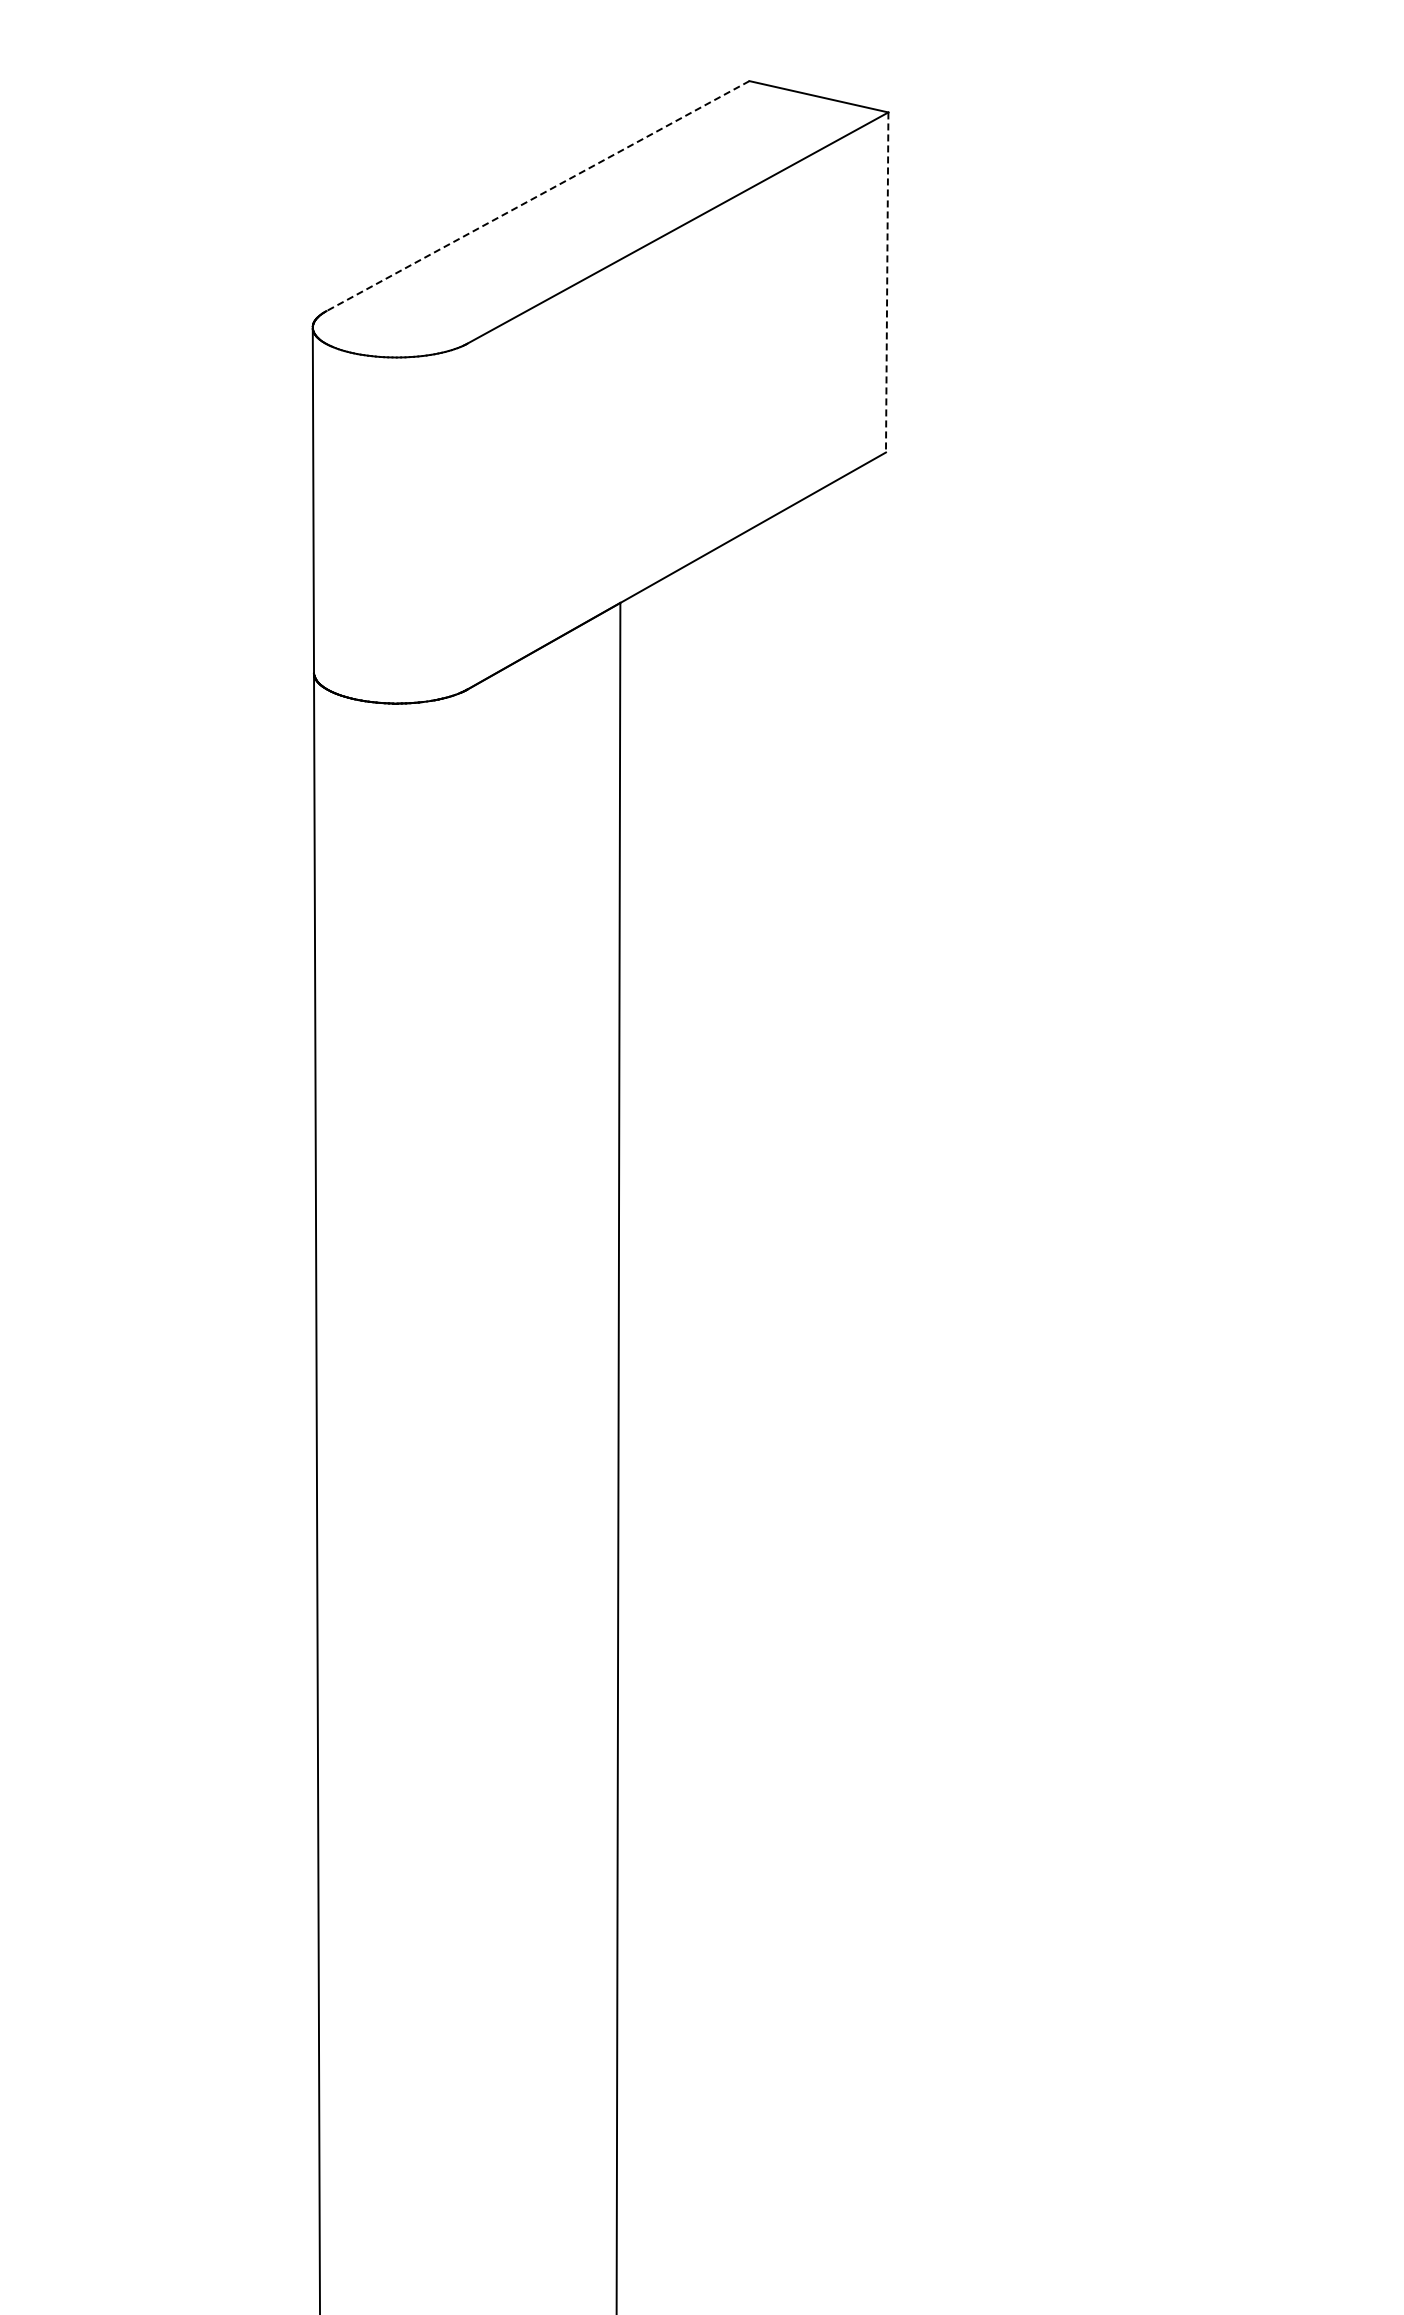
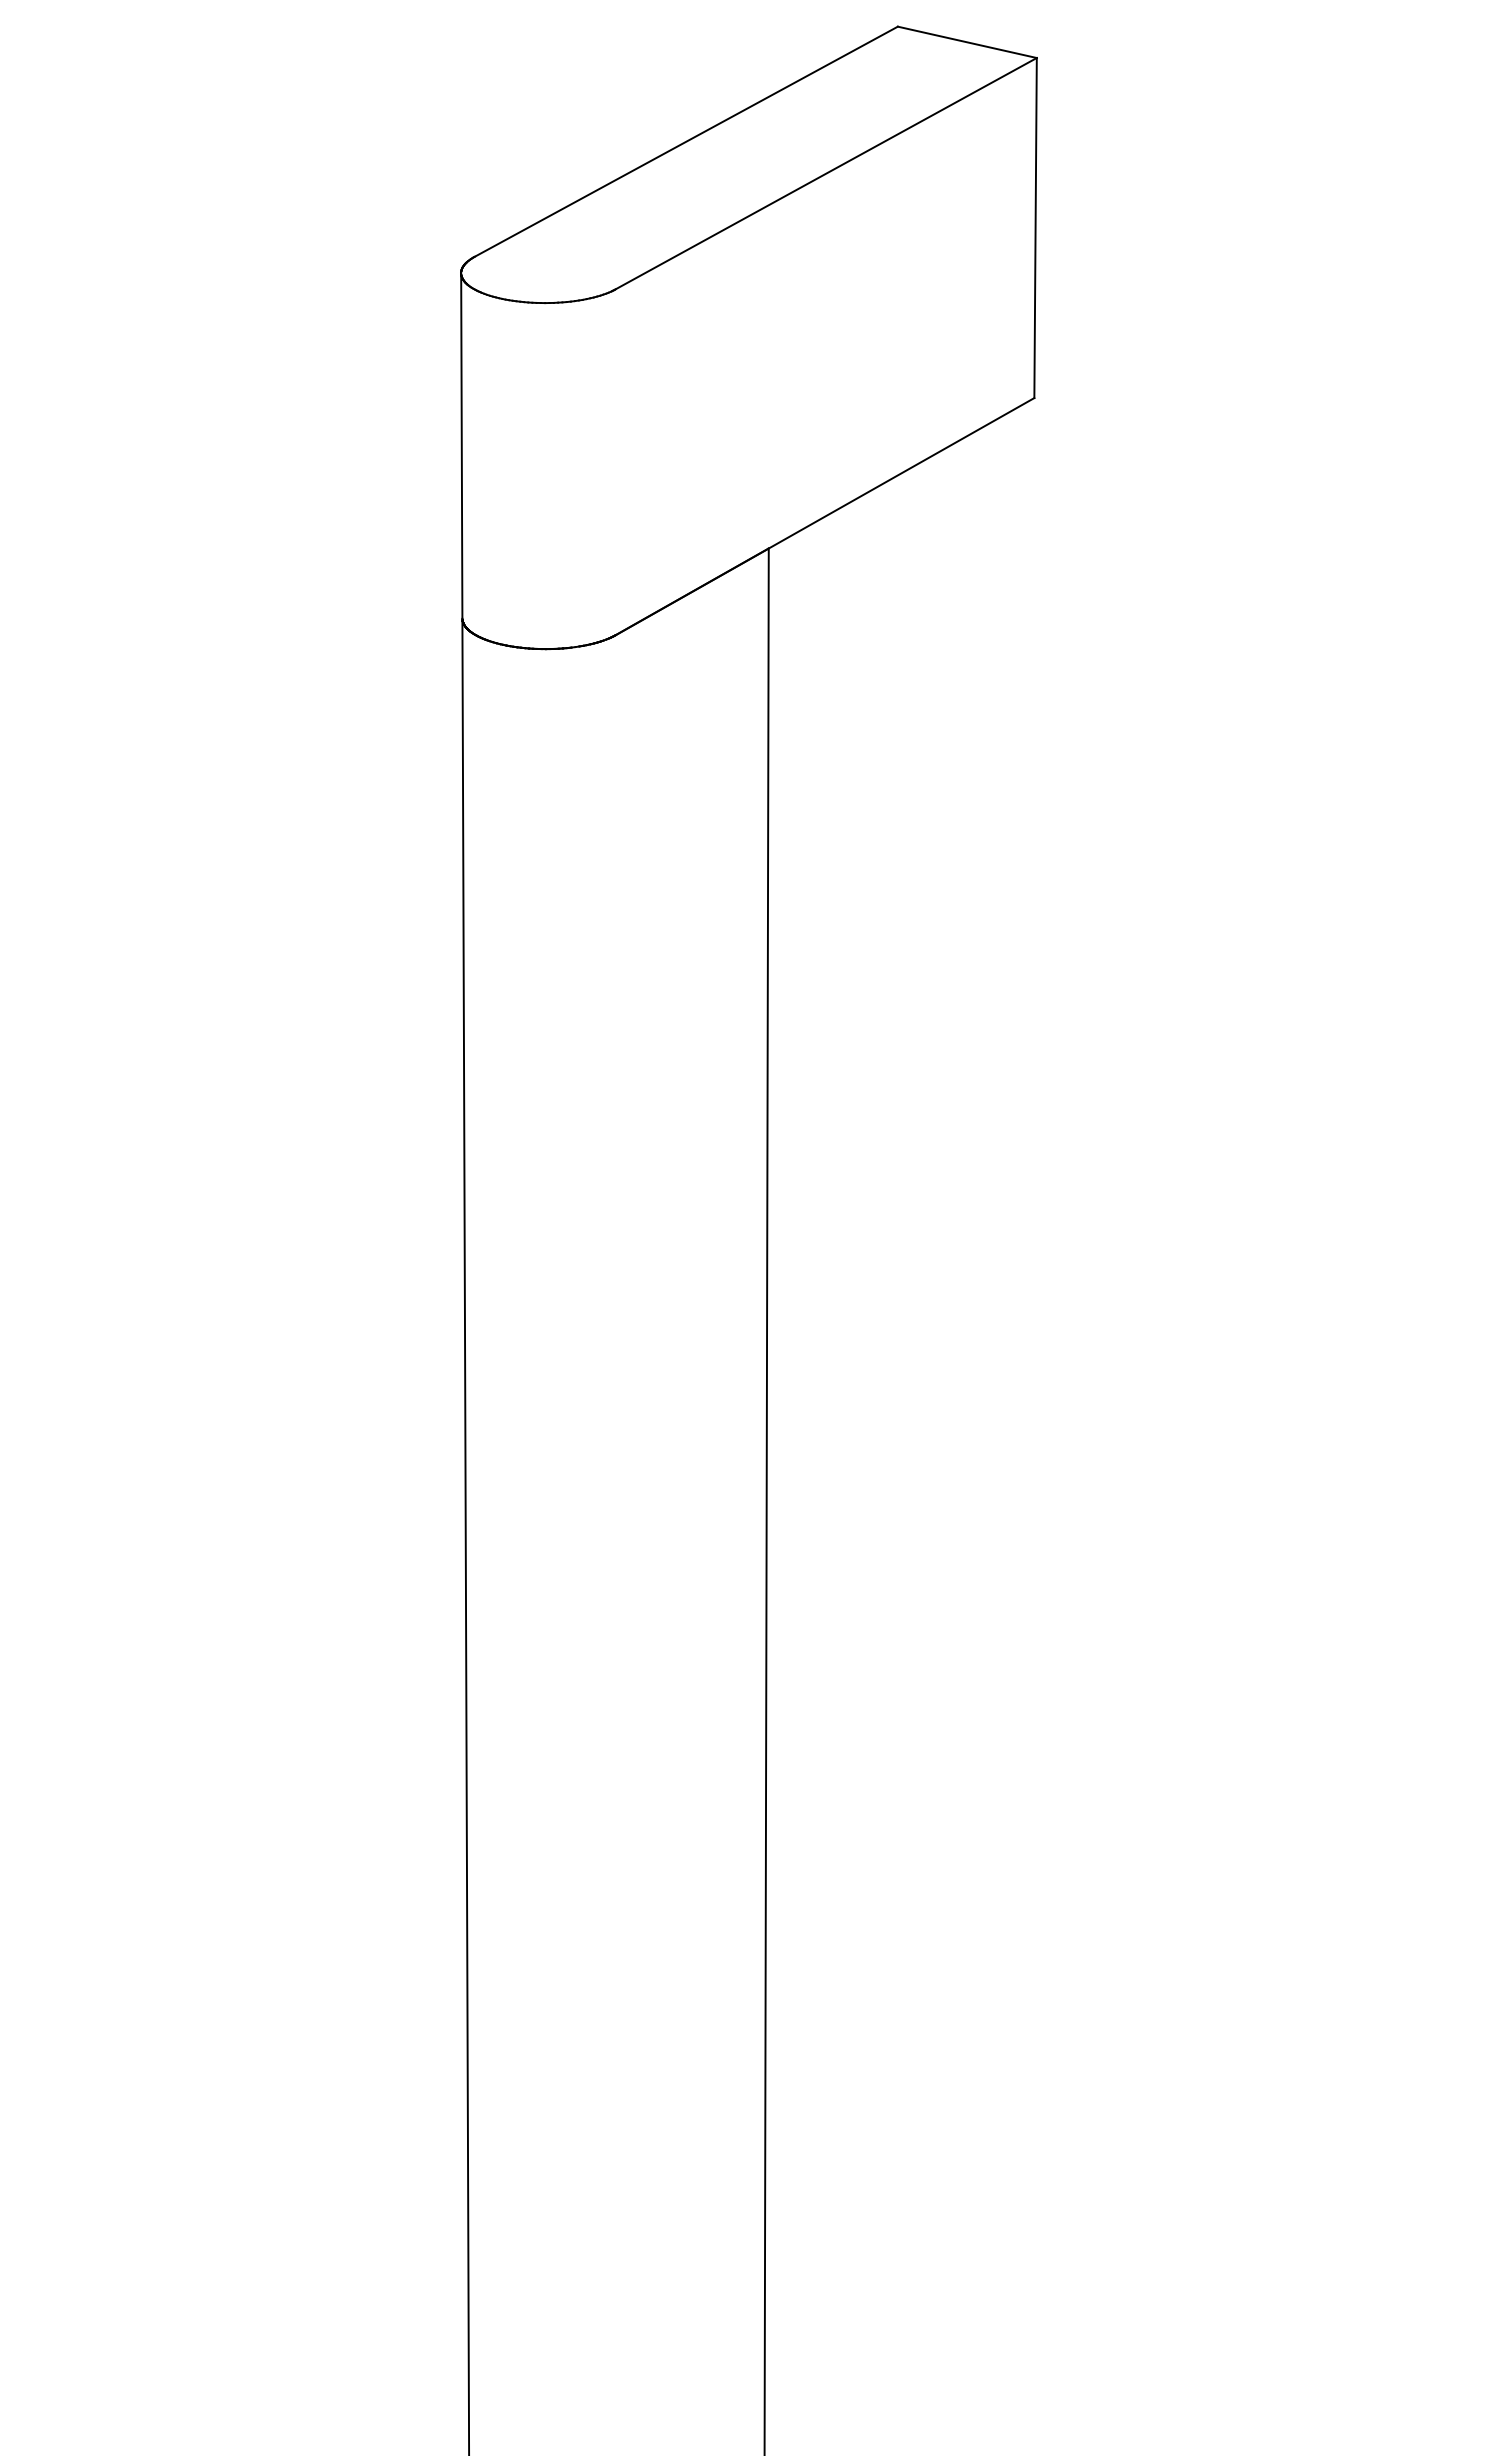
line: (538, 195) -> (686, 141), dashed -> solid
line: (887, 282) -> (1035, 228), dashed -> solid

